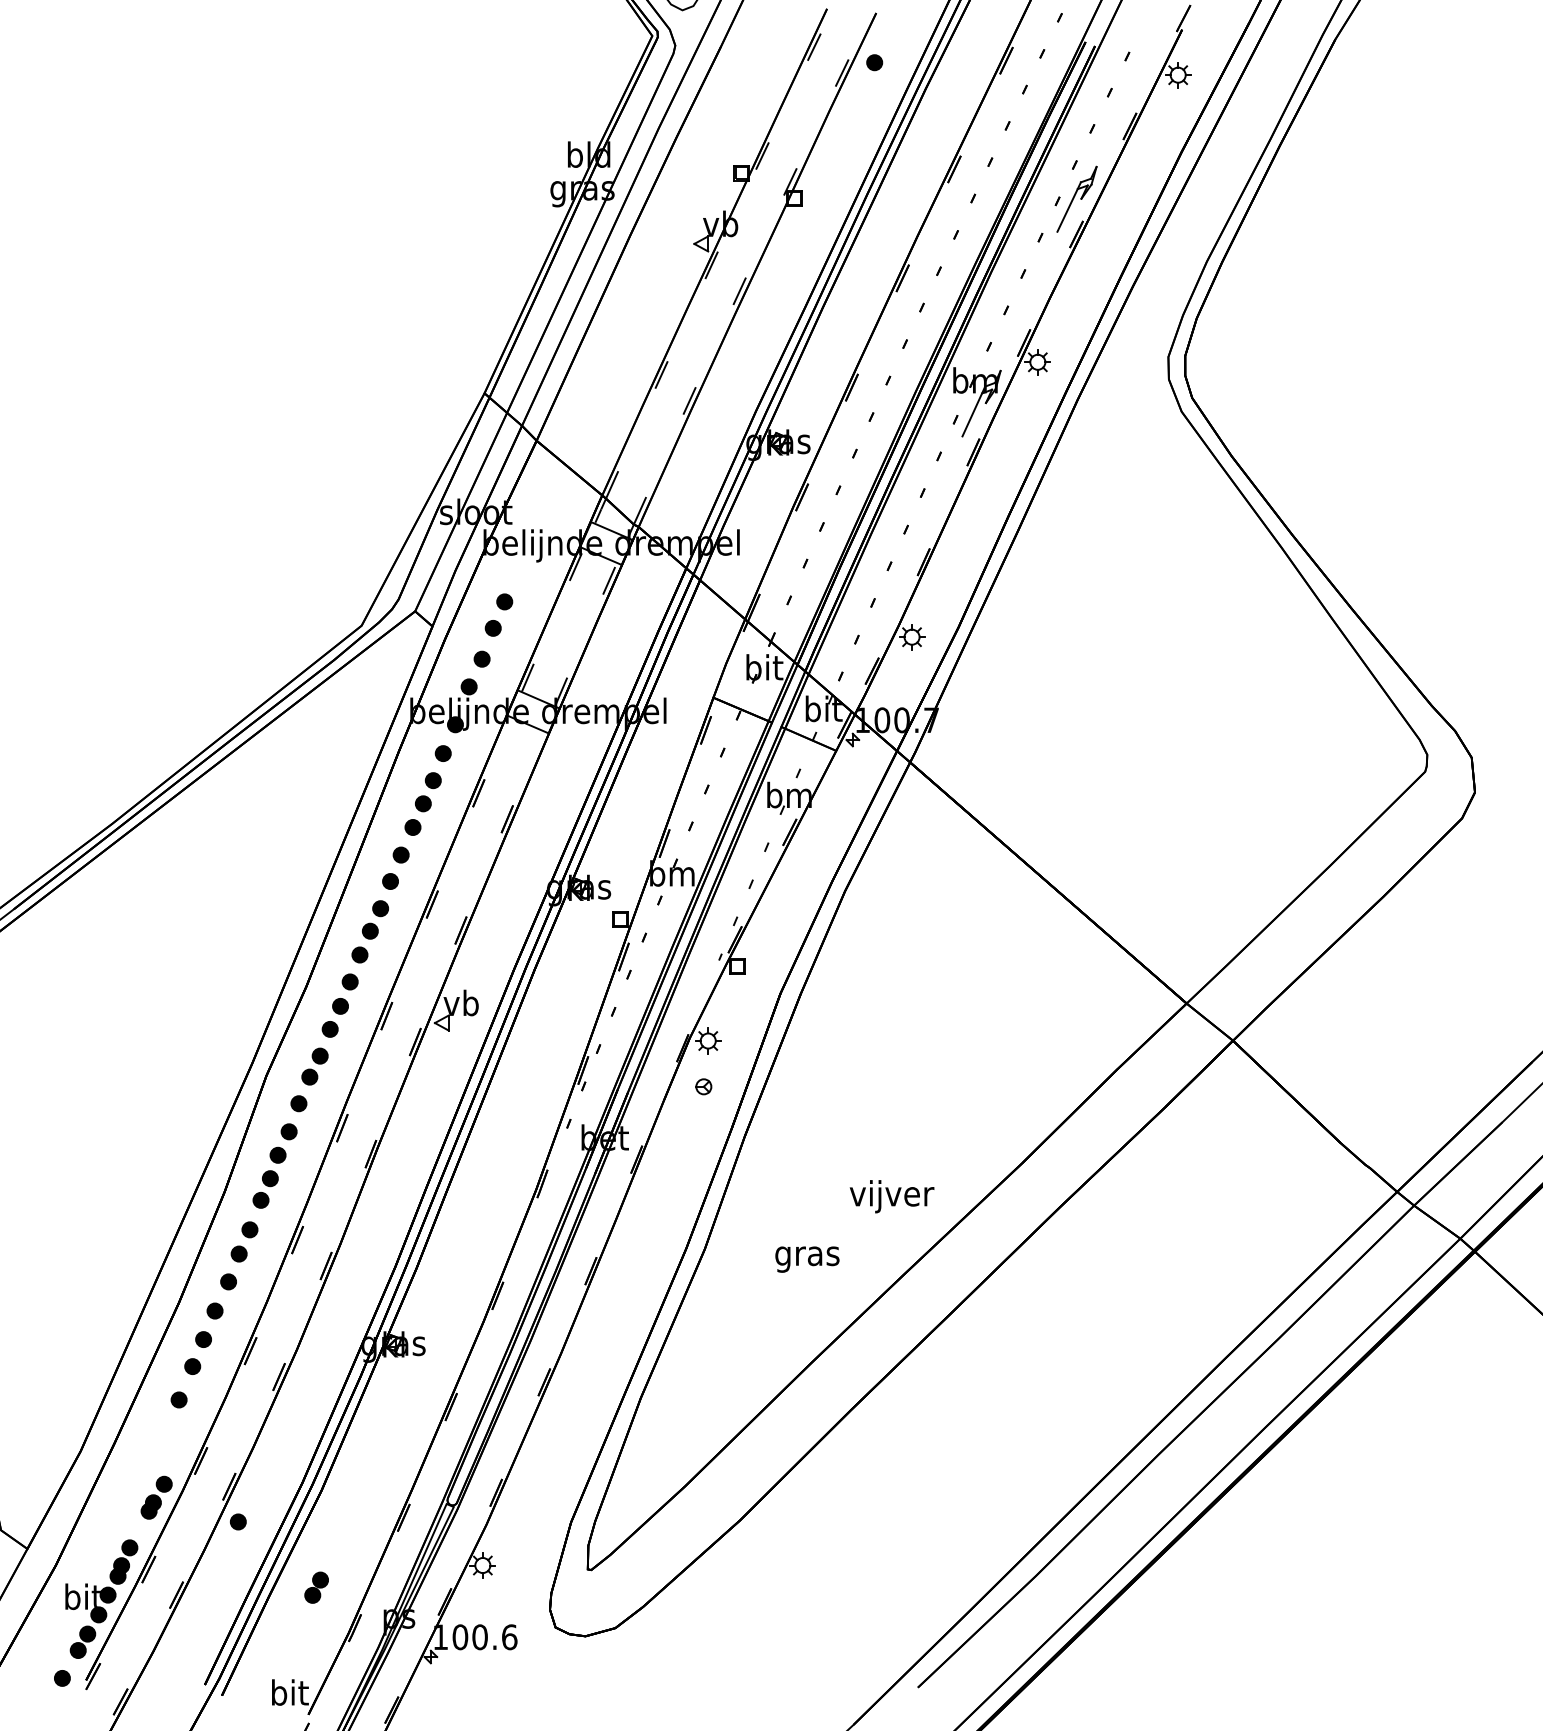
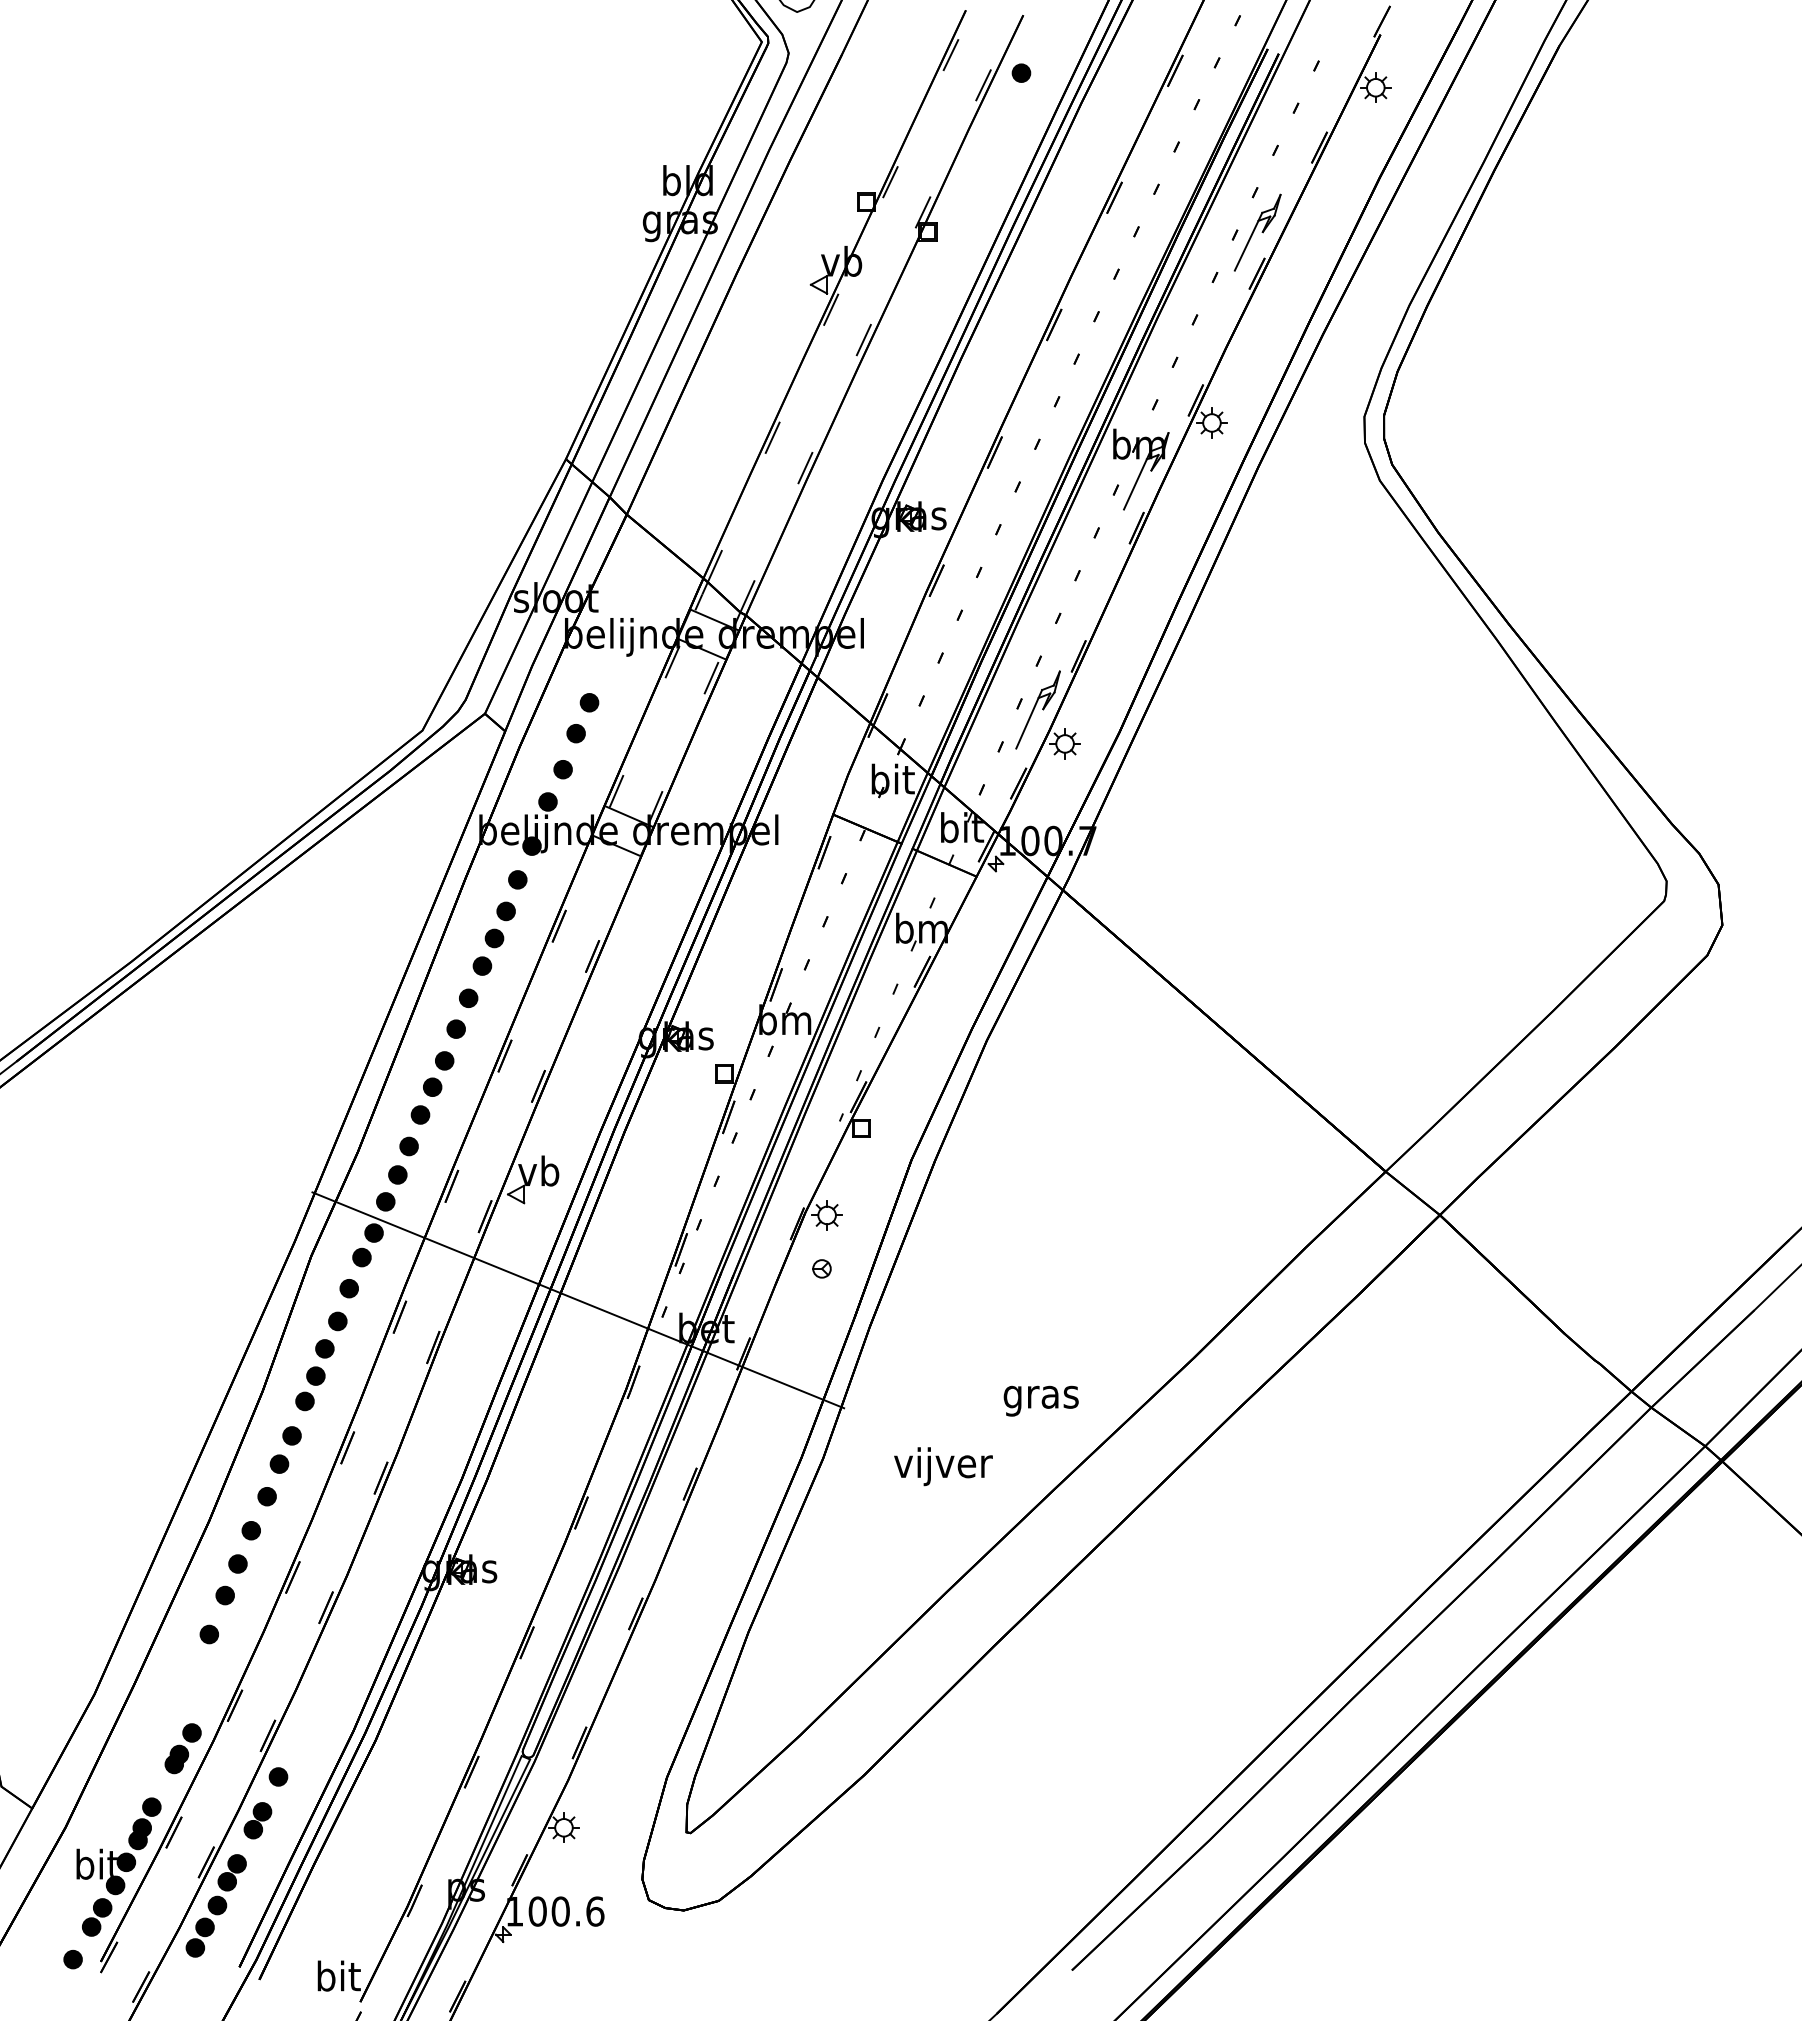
part: (888, 607) -> (1037, 709), added
line: (495, 1113) -> (578, 1300), added
text: (891, 1196) -> (1041, 1396), vijver -> gras
text: (807, 1256) -> (943, 1466), gras -> vijver
part: (316, 1587) -> (257, 1820), moved
part: (184, 1632) -> (215, 1905), added

